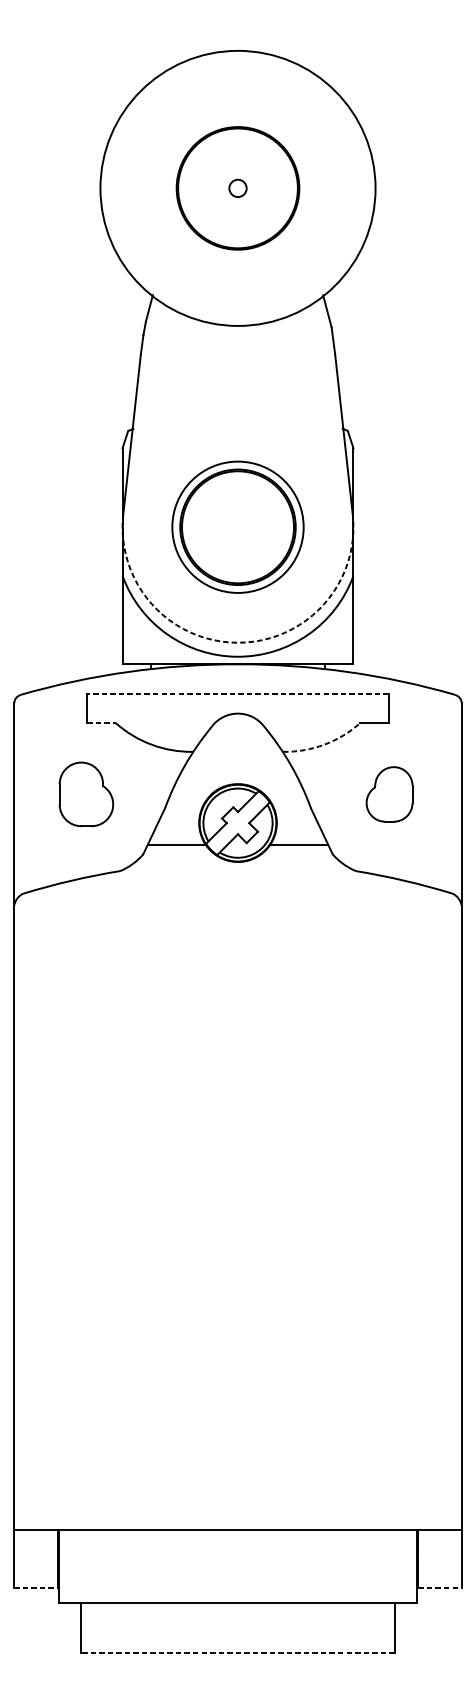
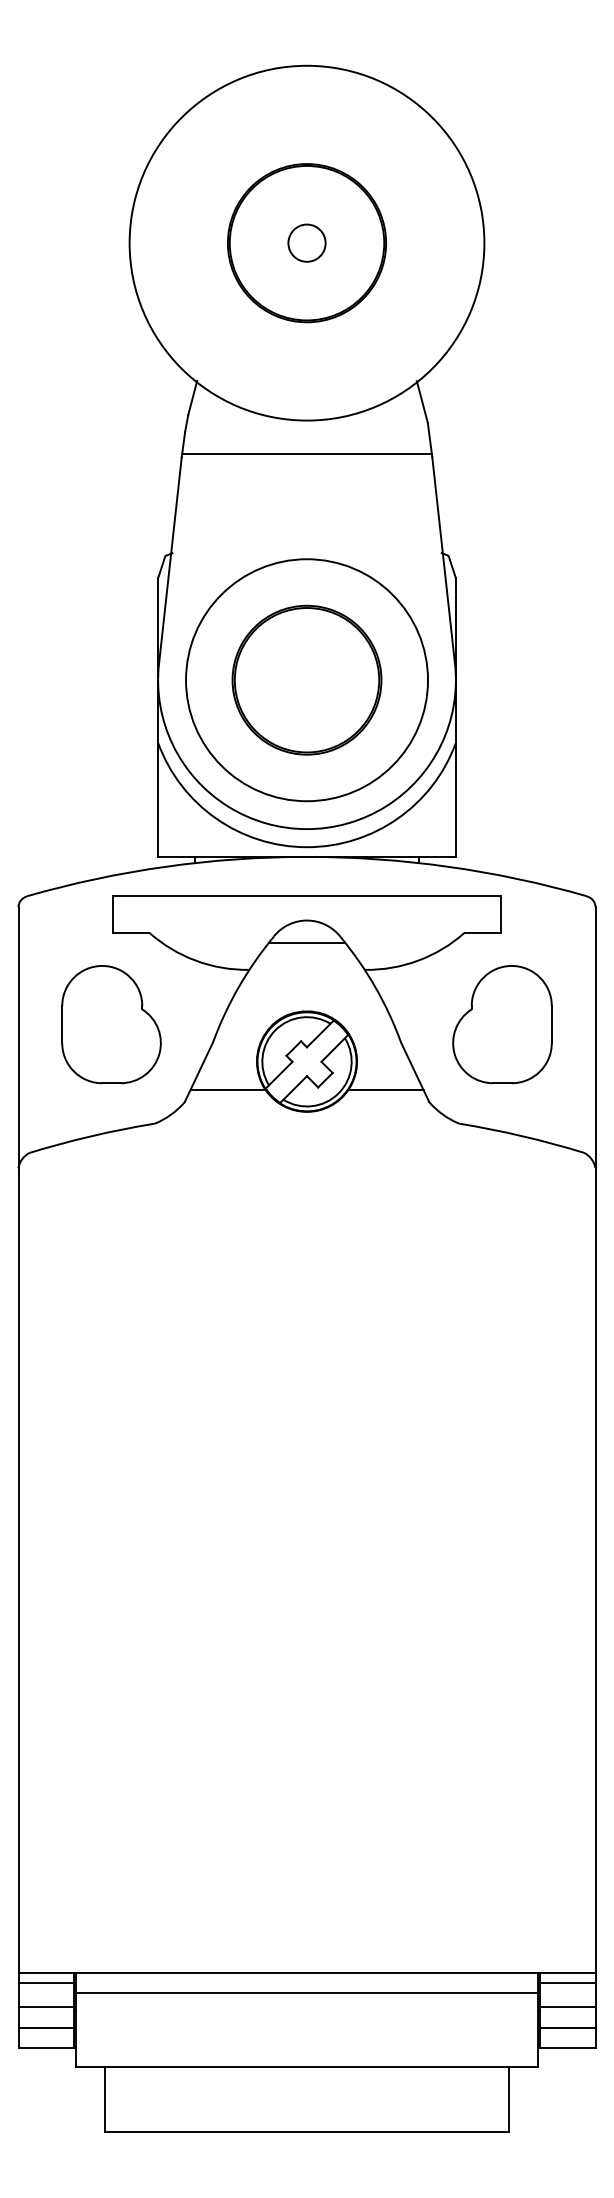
circle: (237, 187) -> (306, 242), size x1.67
line: (237, 352) -> (306, 454), added
circle: (238, 527) -> (307, 680), size x1.43
arc: (238, 643) -> (307, 829), dashed -> solid
line: (237, 694) -> (306, 895), dashed -> solid
line: (101, 722) -> (131, 932), dashed -> solid
line: (237, 730) -> (306, 942), added
arc: (324, 744) -> (418, 960), dashed -> solid
part: (86, 794) -> (111, 1024), size x1.43
part: (389, 794) -> (502, 1024), size x1.67
line: (36, 1537) -> (46, 1983), added
line: (439, 1537) -> (567, 1983), added
line: (237, 1544) -> (306, 1992), added
line: (36, 1555) -> (46, 2006), added
line: (439, 1555) -> (567, 2006), added
line: (36, 1572) -> (46, 2028), added
line: (439, 1572) -> (567, 2028), added
line: (36, 1588) -> (46, 2048), dashed -> solid
line: (439, 1588) -> (567, 2048), dashed -> solid
line: (238, 1653) -> (307, 2132), dashed -> solid

